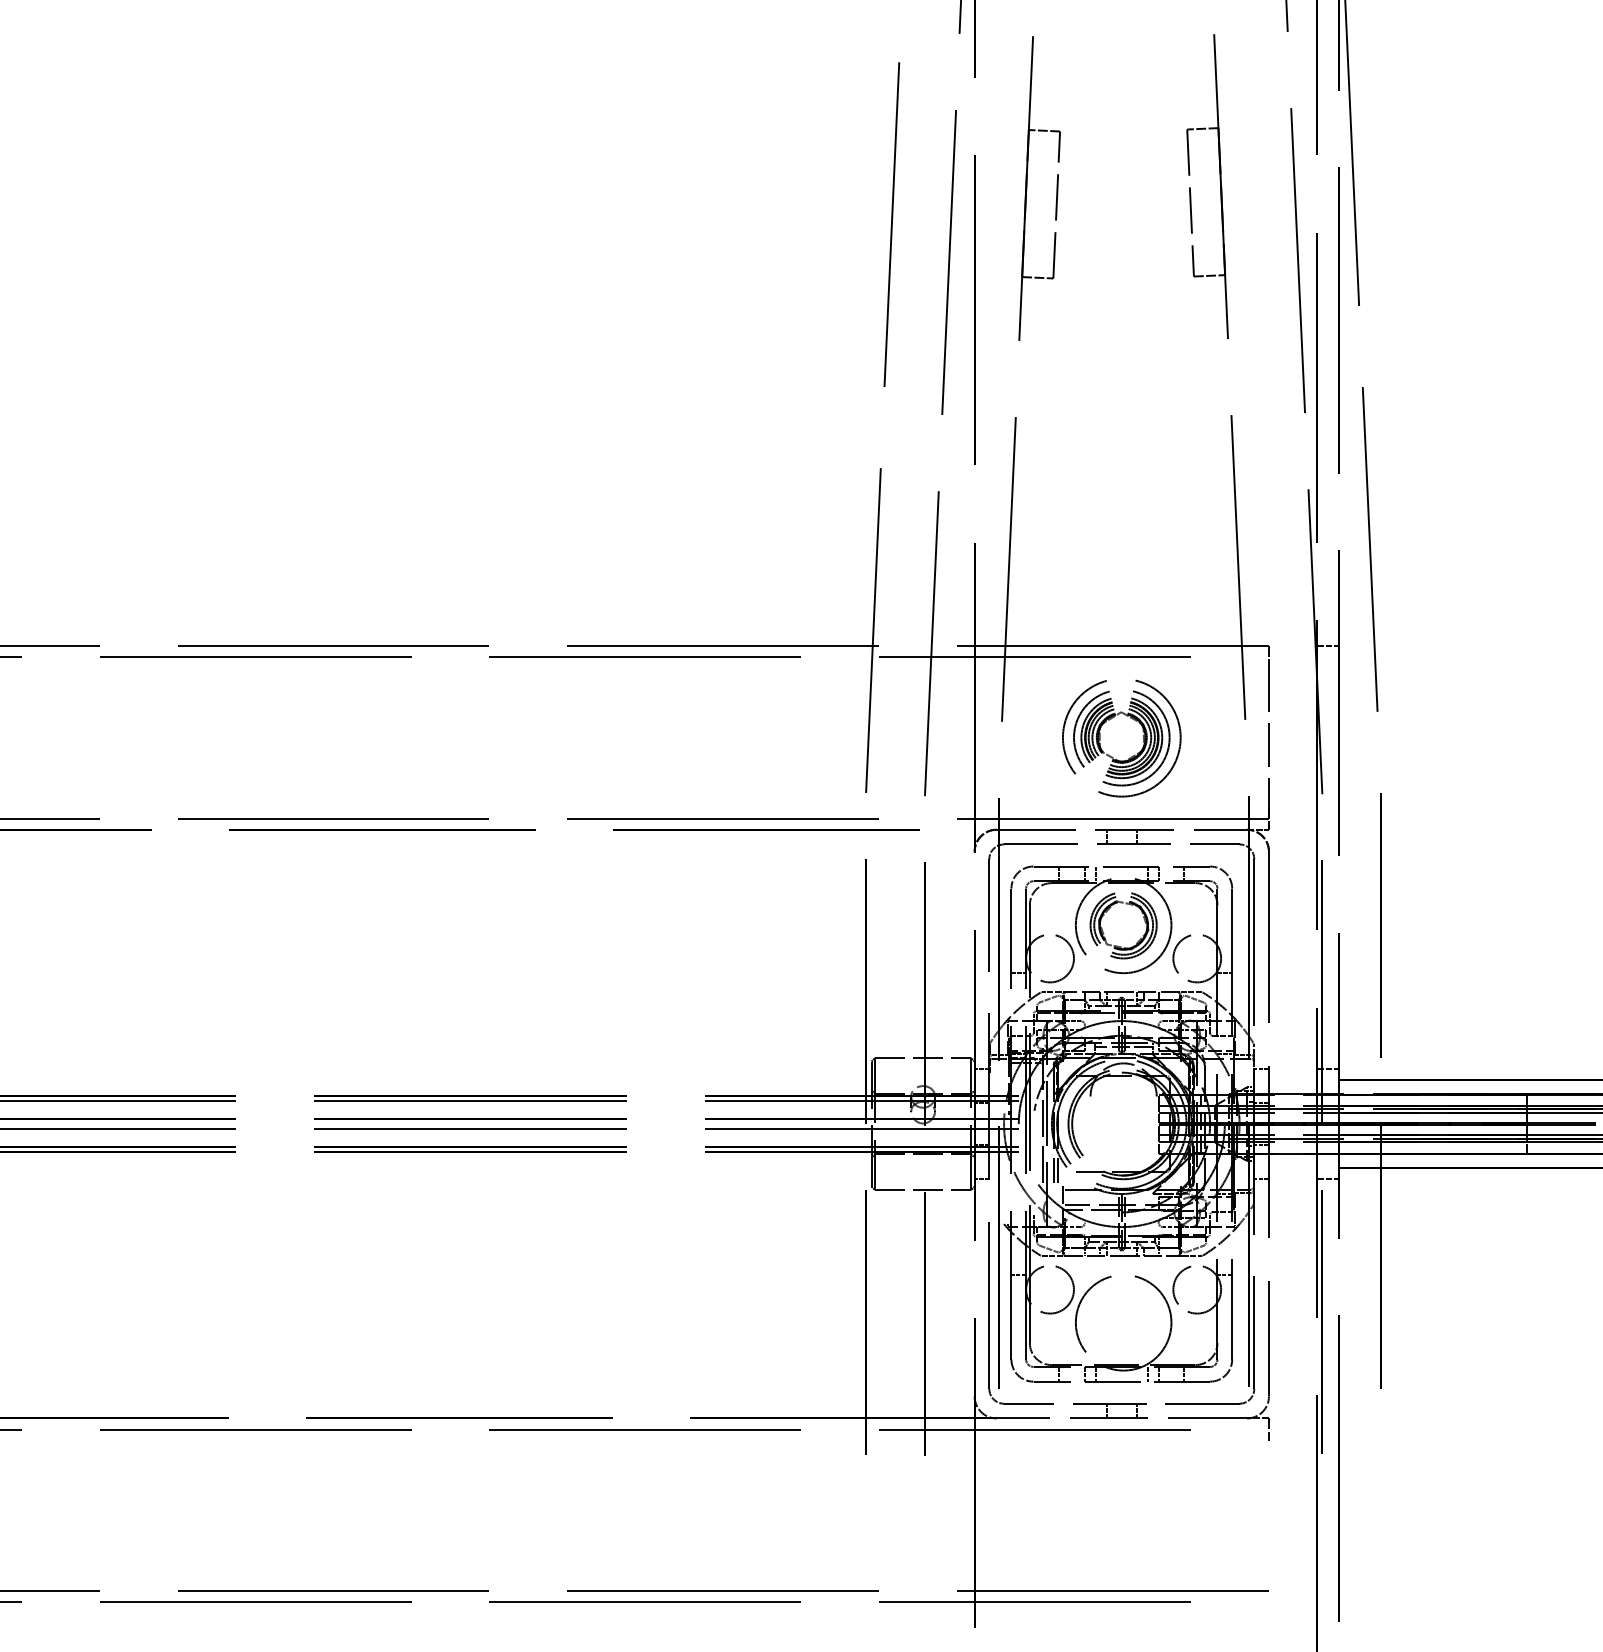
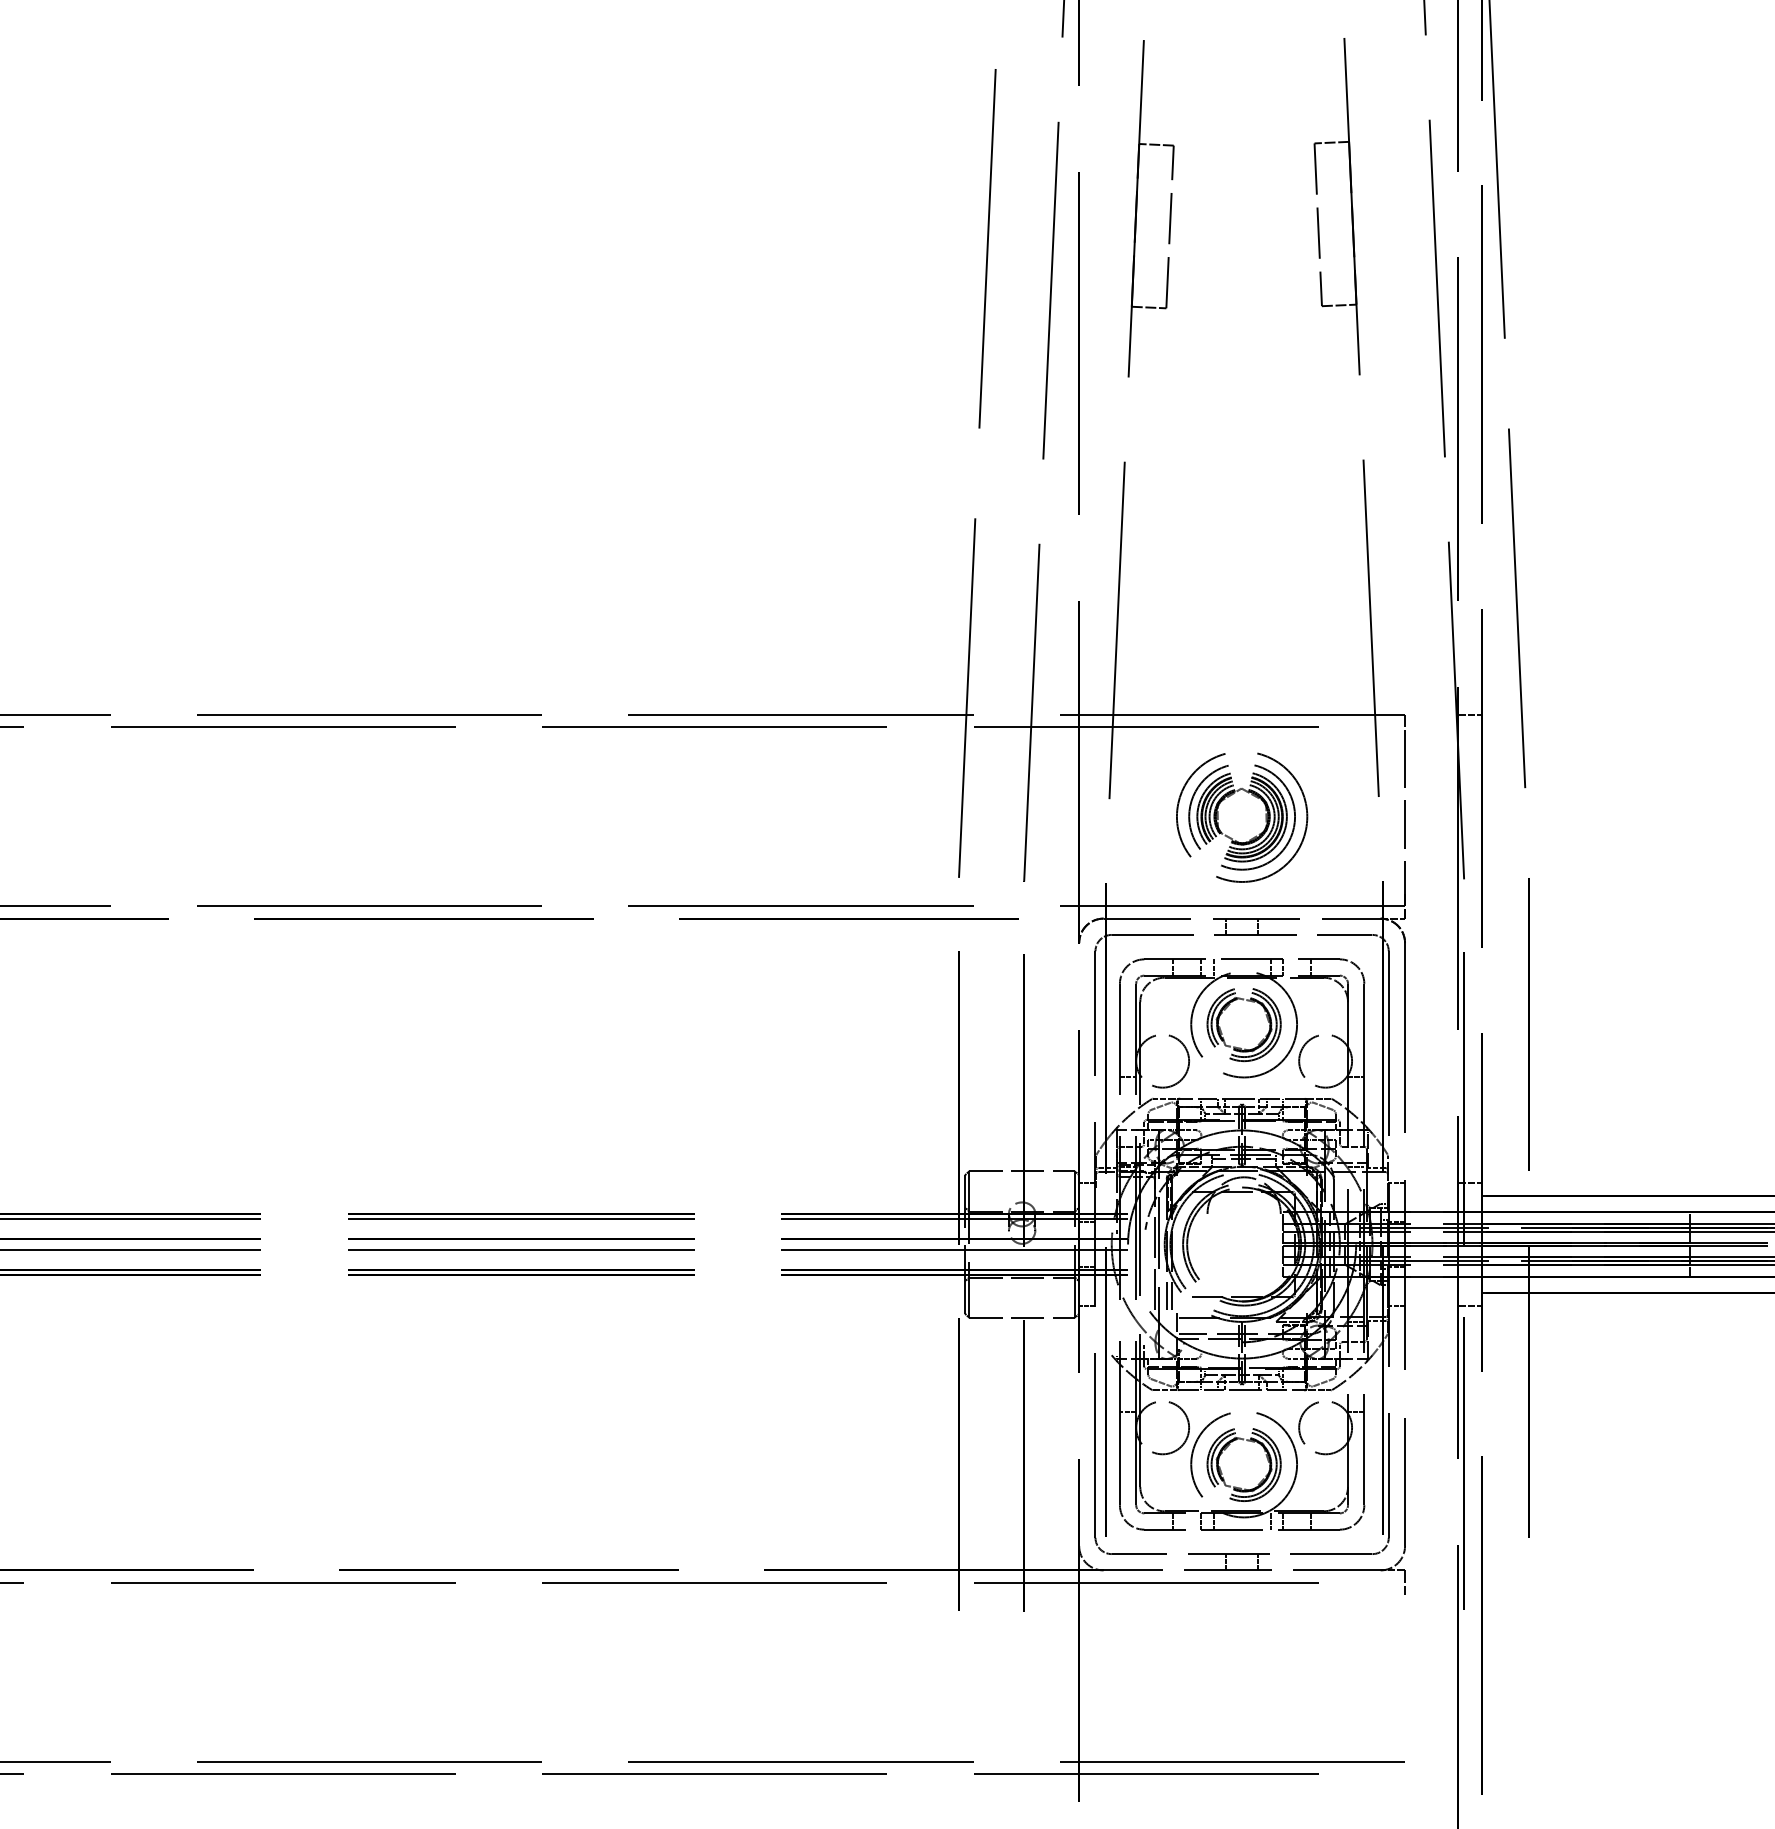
part: (1121, 1343) -> (1241, 1487), added

